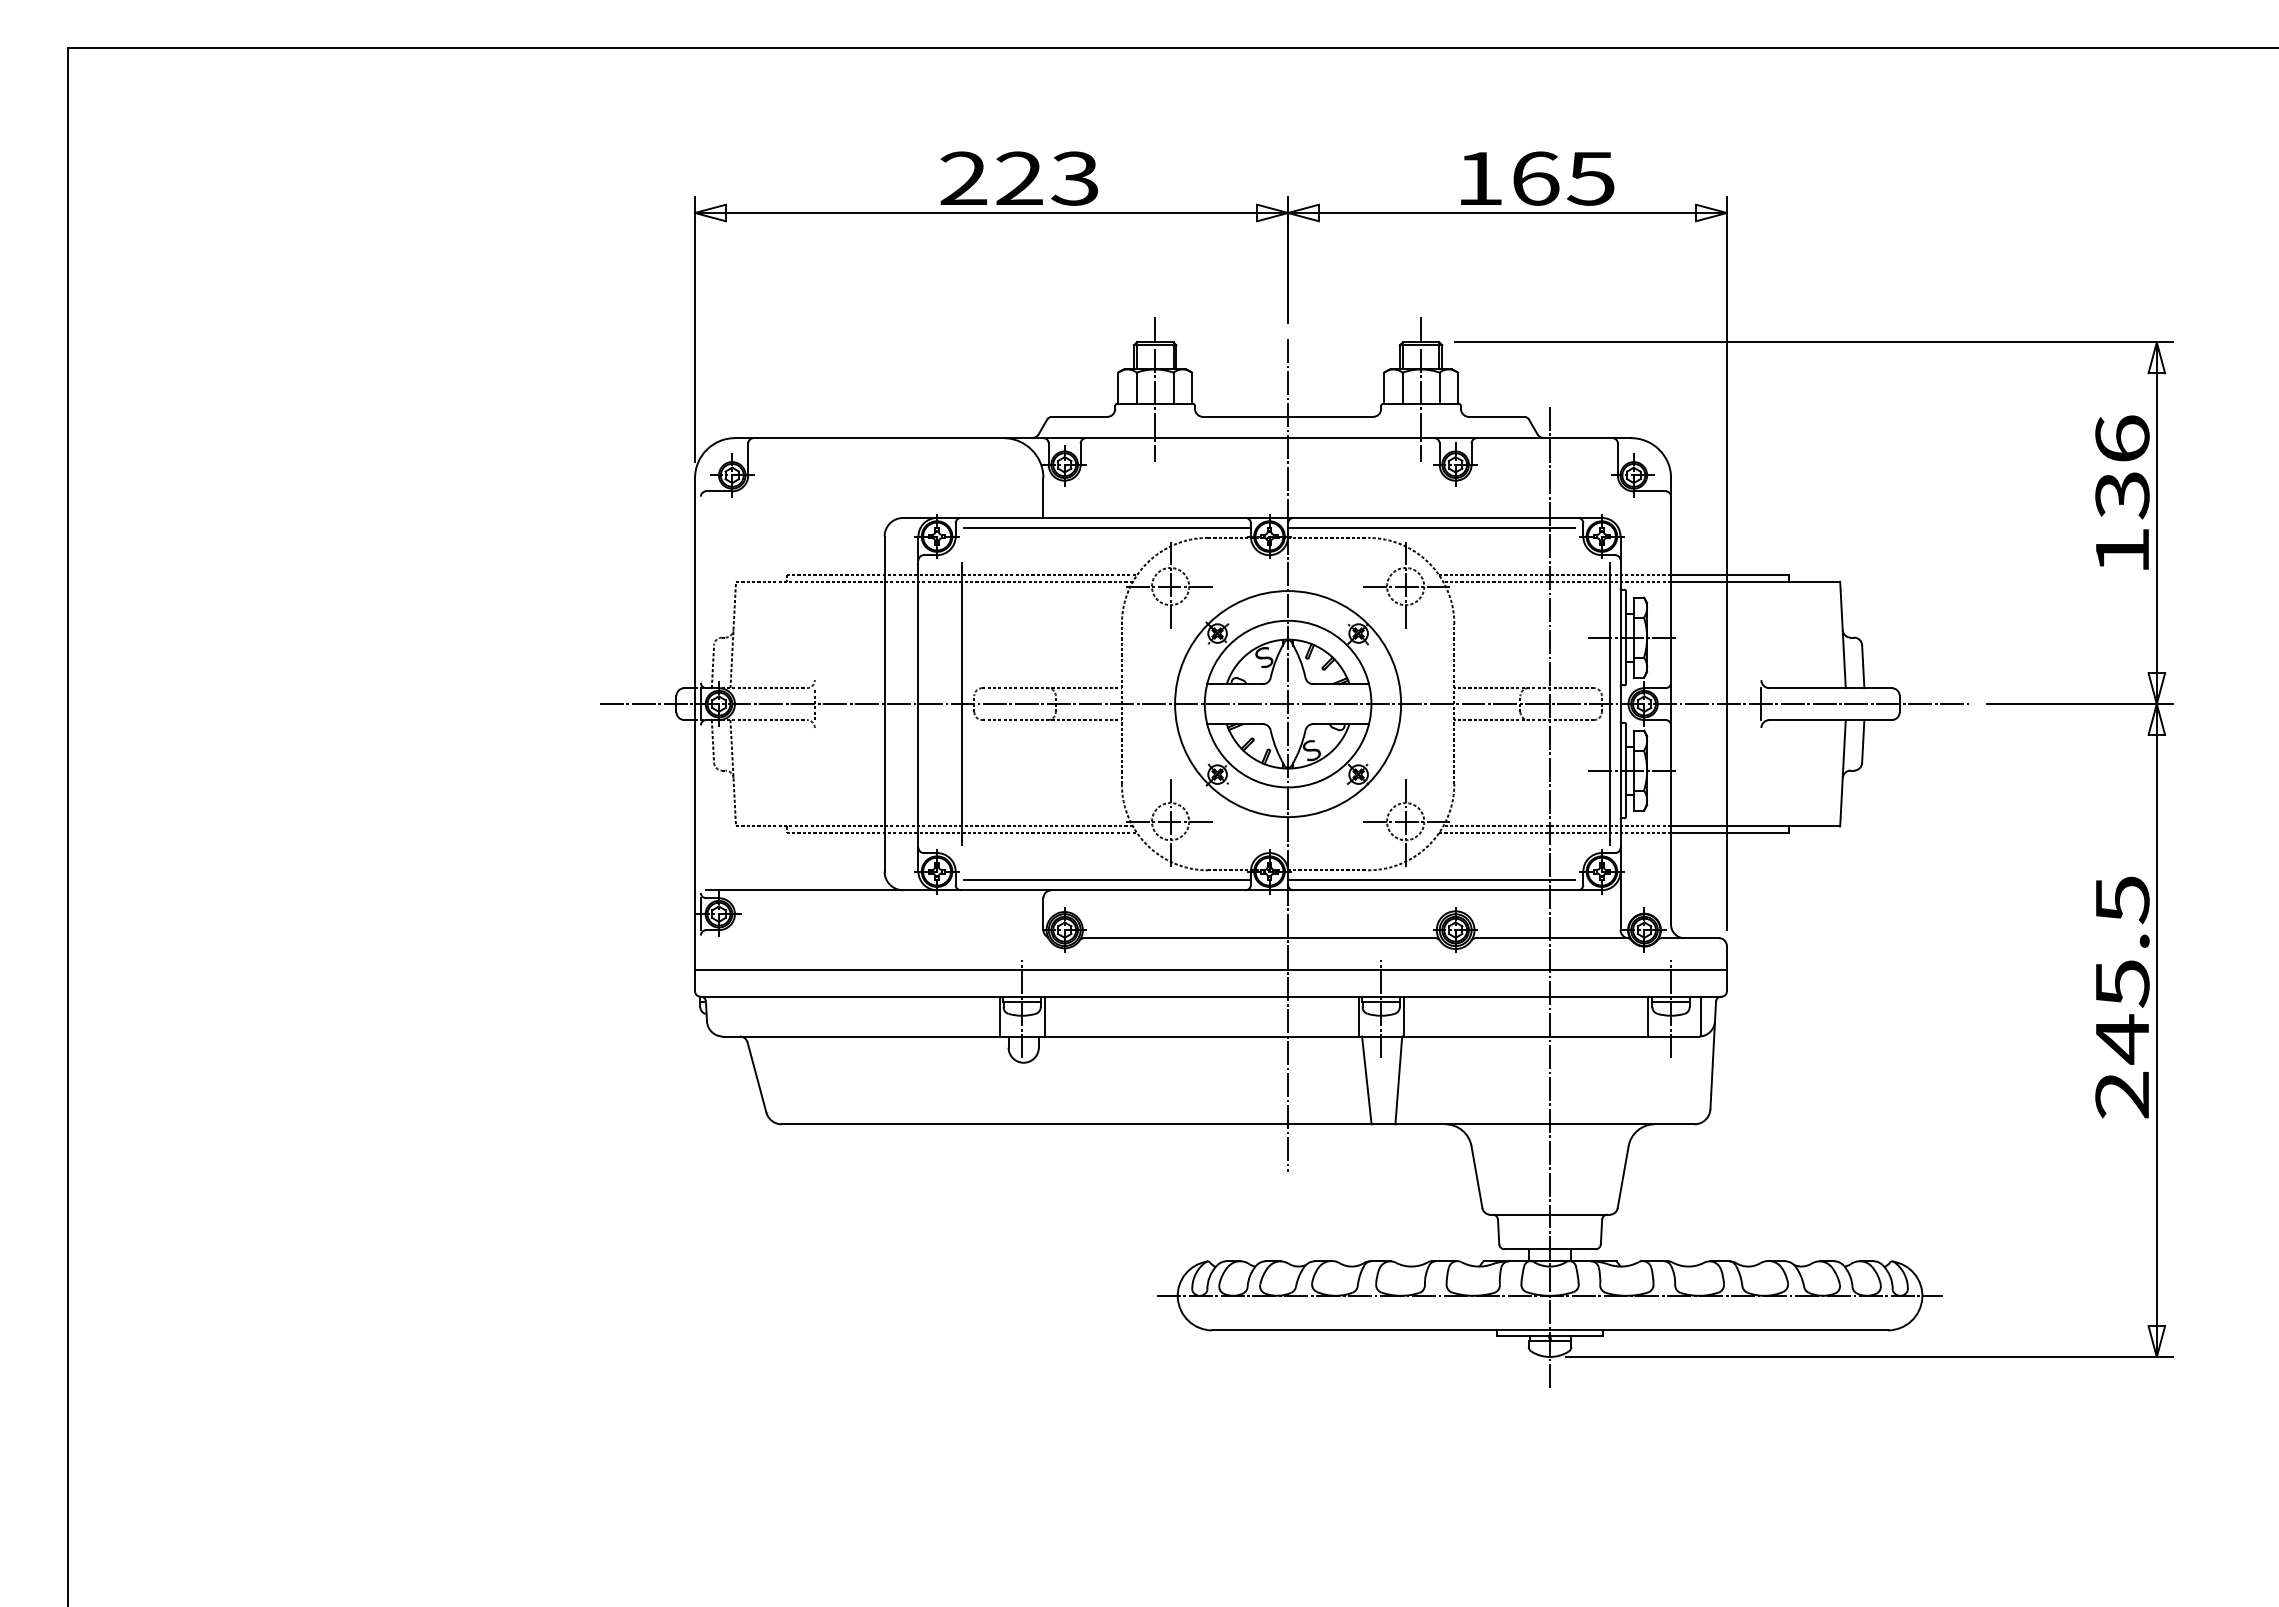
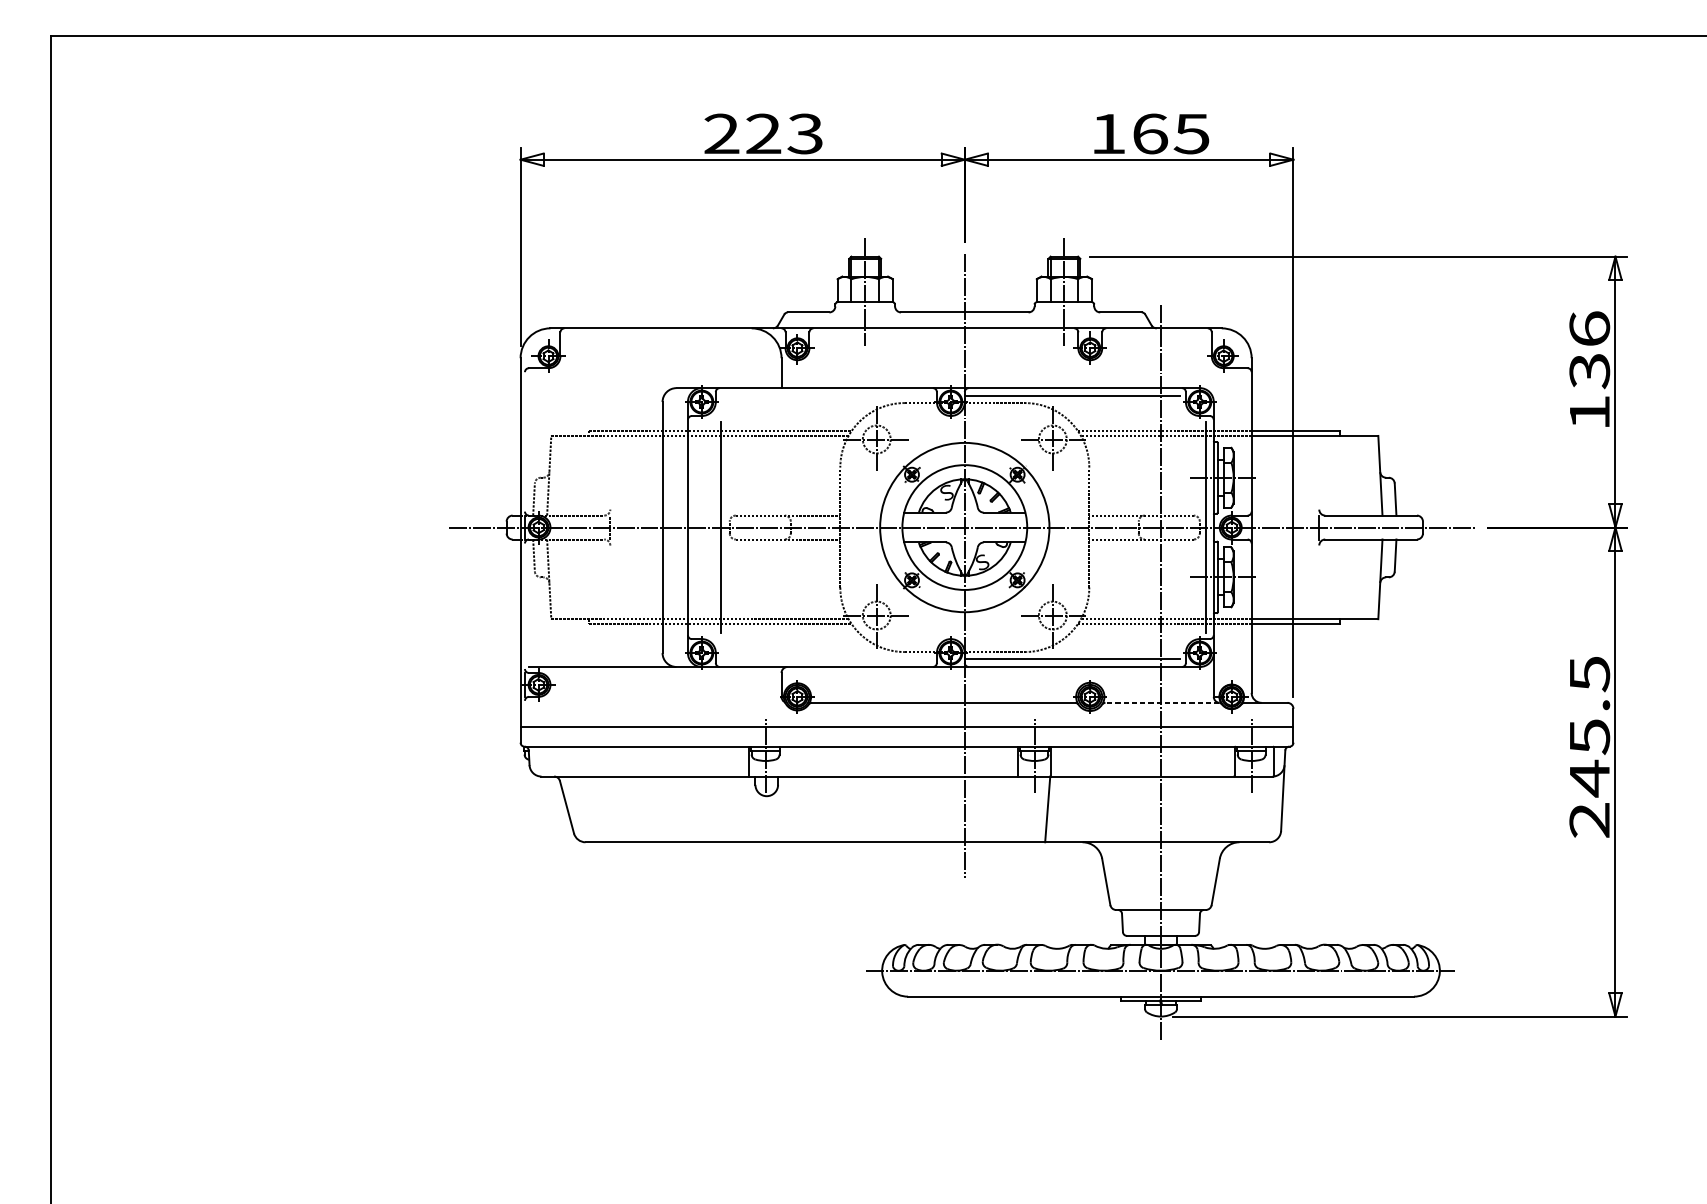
line: (1106, 528) -> (828, 396), removed
line: (1106, 879) -> (828, 658), removed
line: (1551, 938) -> (1162, 703), solid -> dashed
line: (1044, 1016) -> (782, 761), removed
line: (1366, 1080) -> (1023, 809), removed

